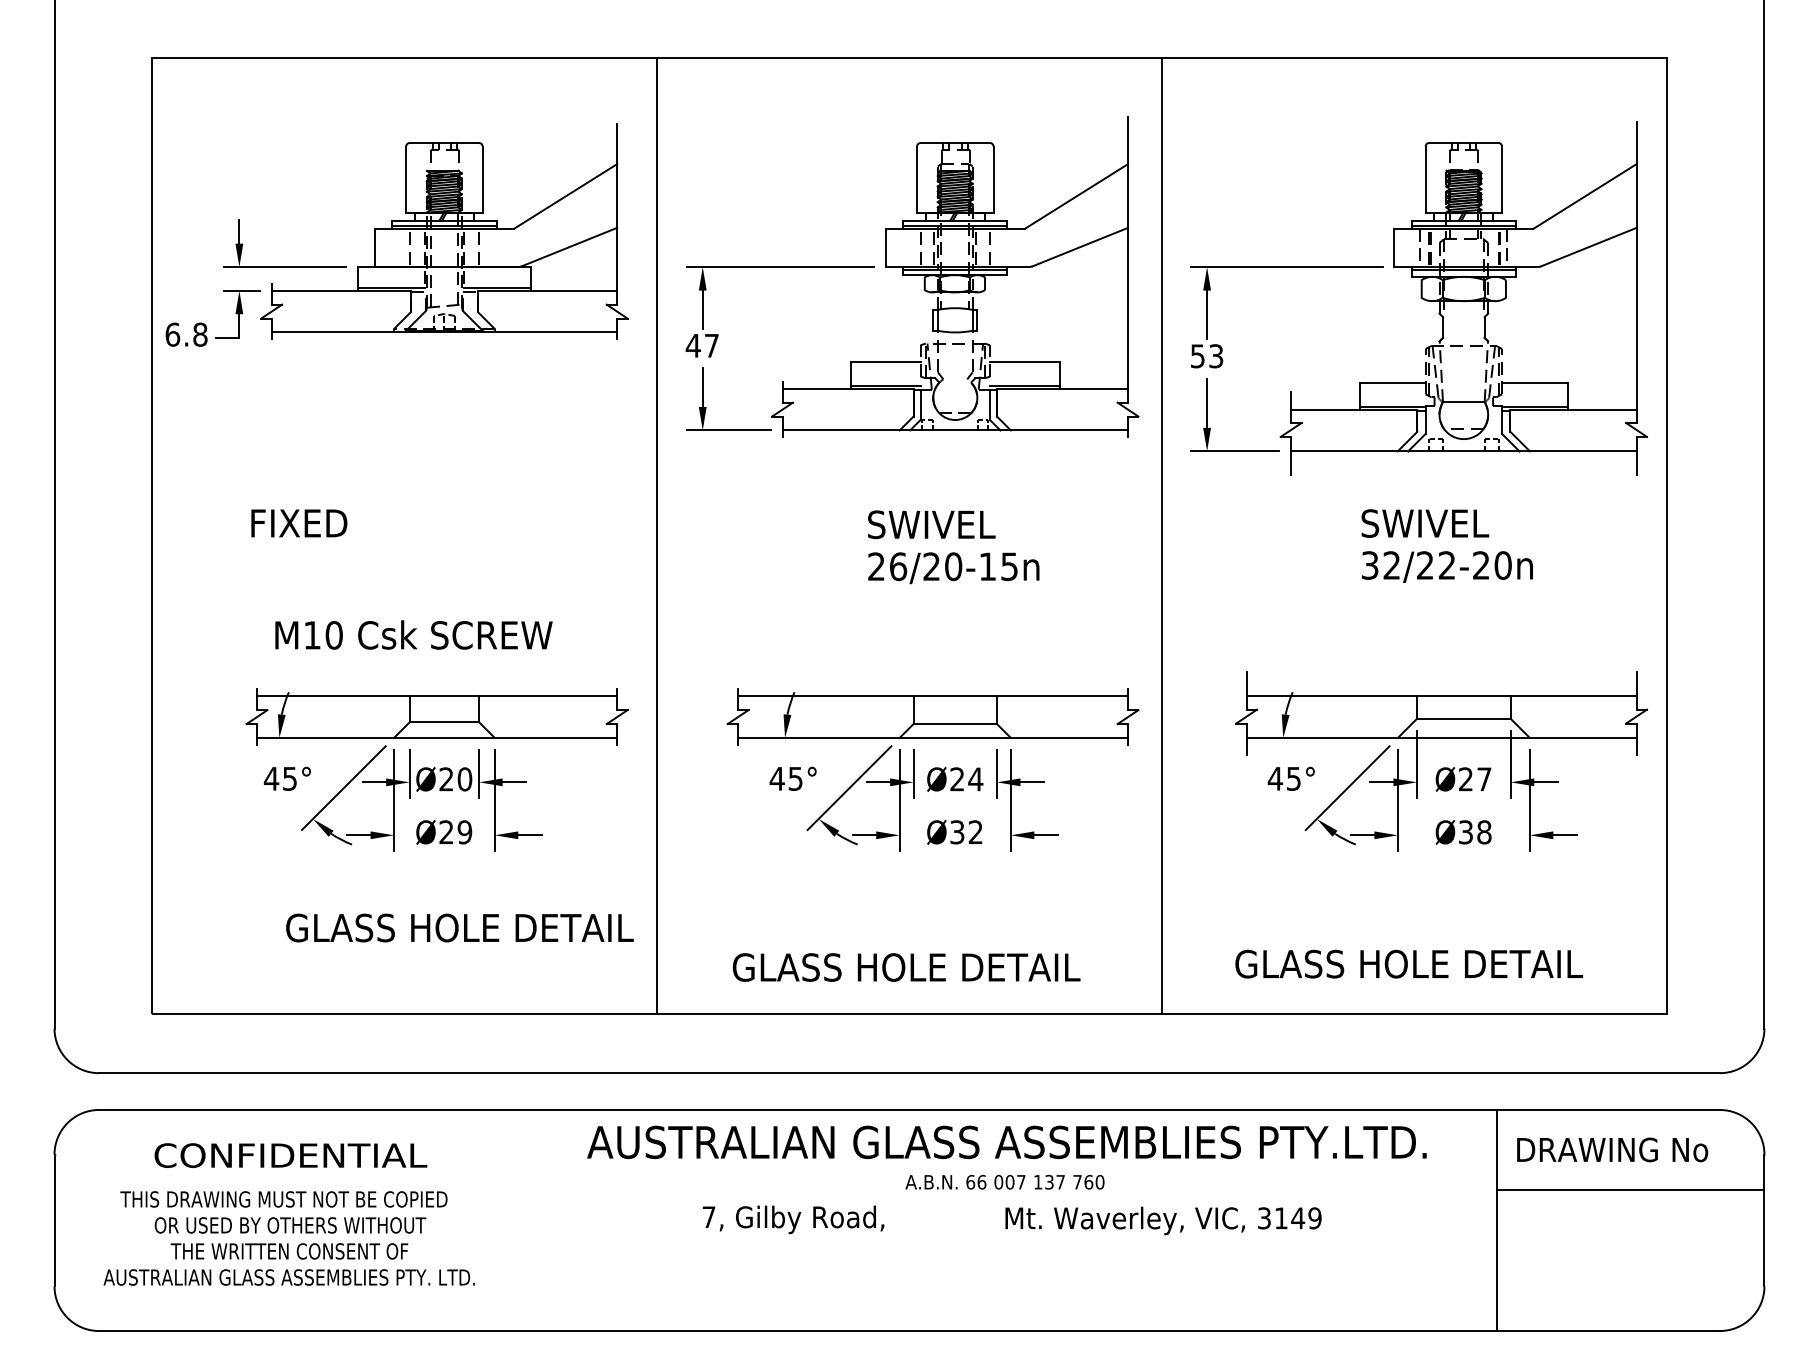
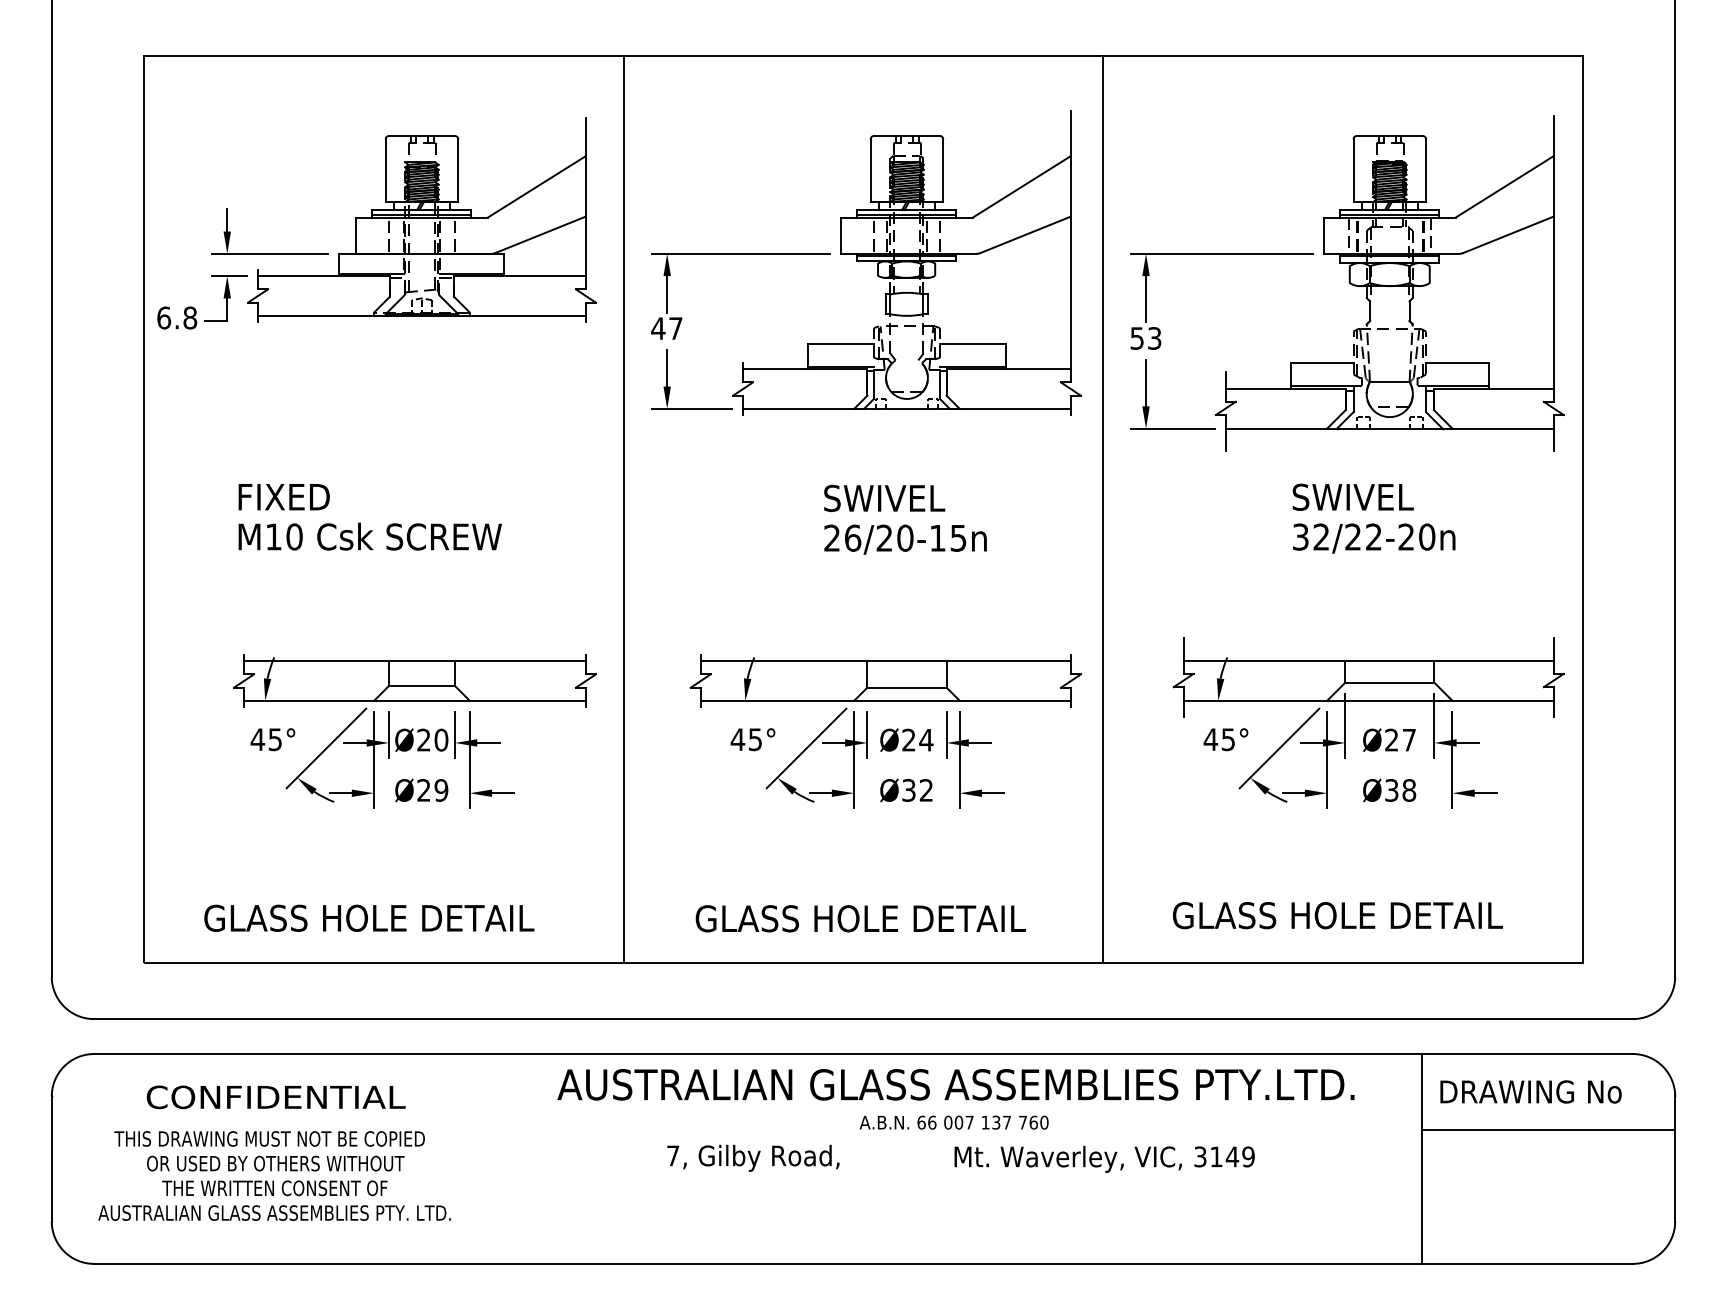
text: (413, 634) -> (369, 536), moved
text: (459, 927) -> (368, 917), moved

